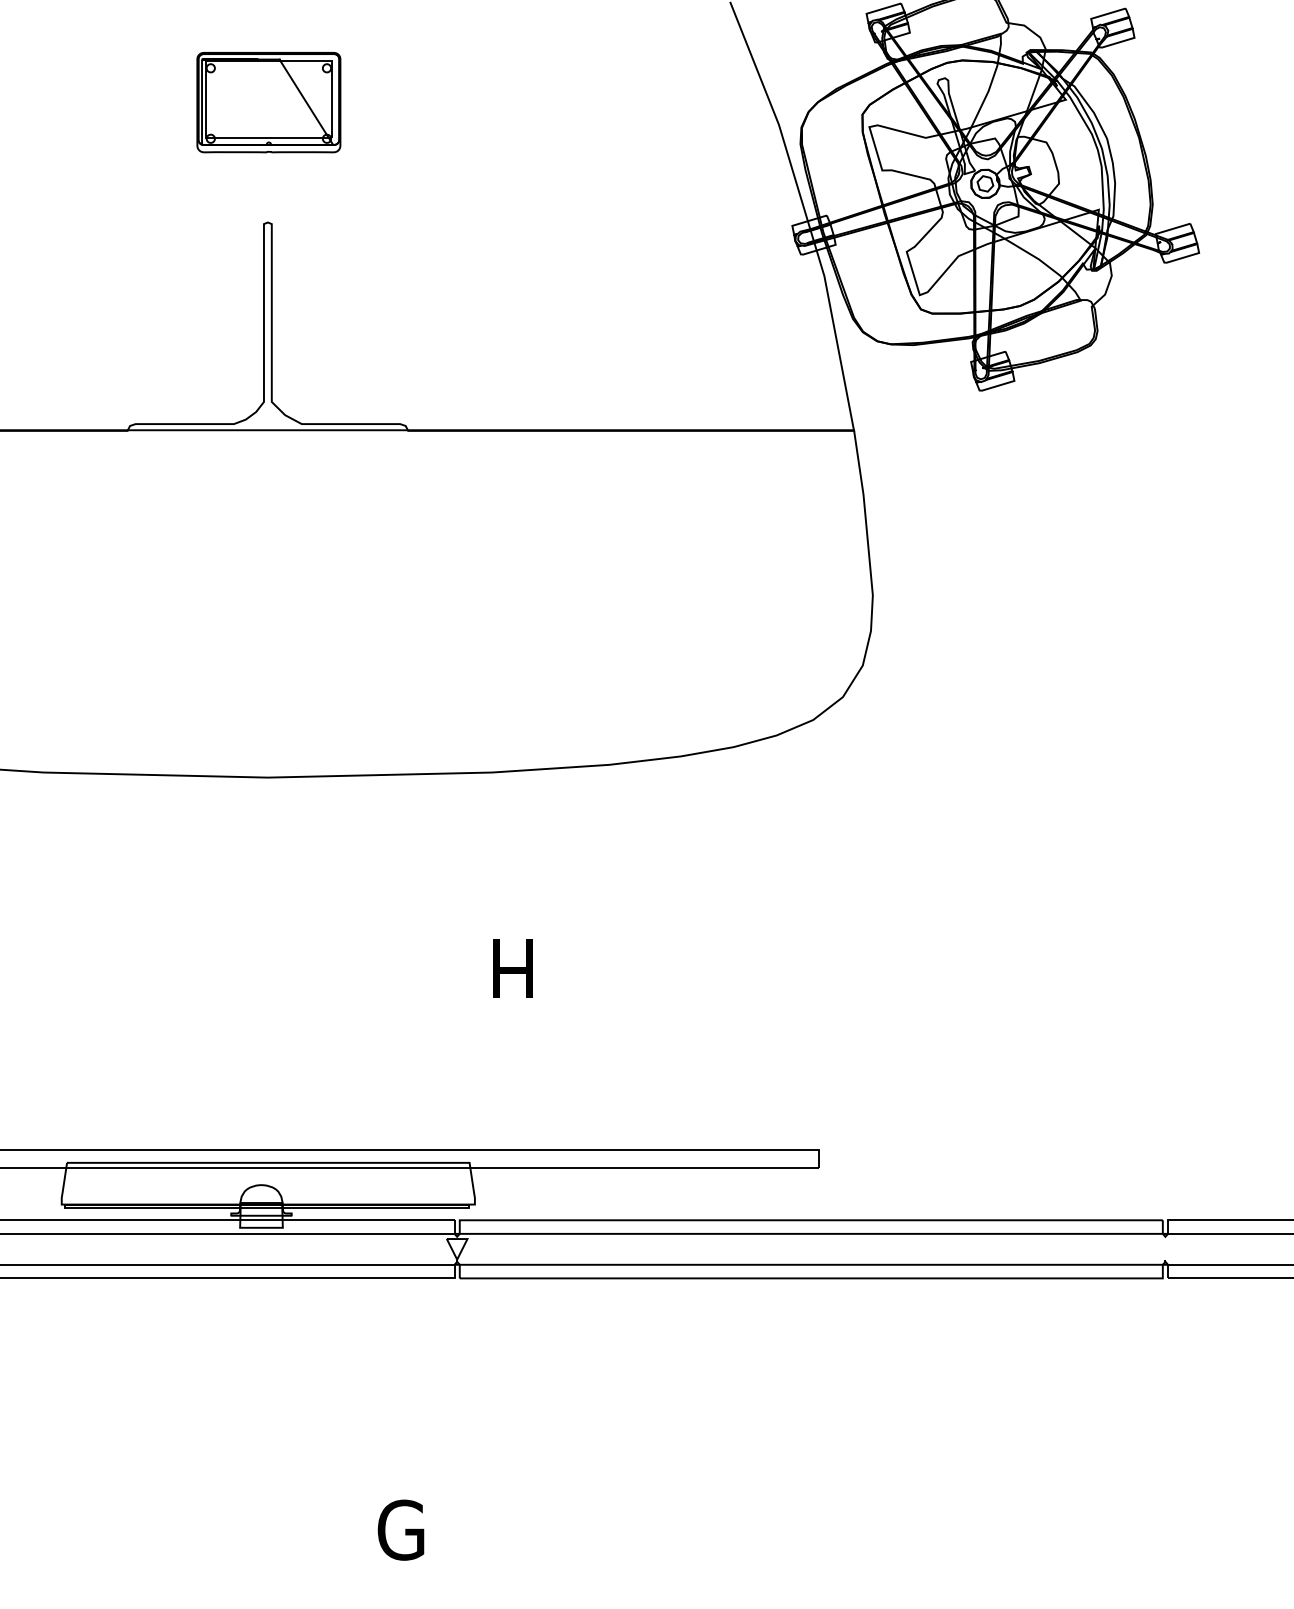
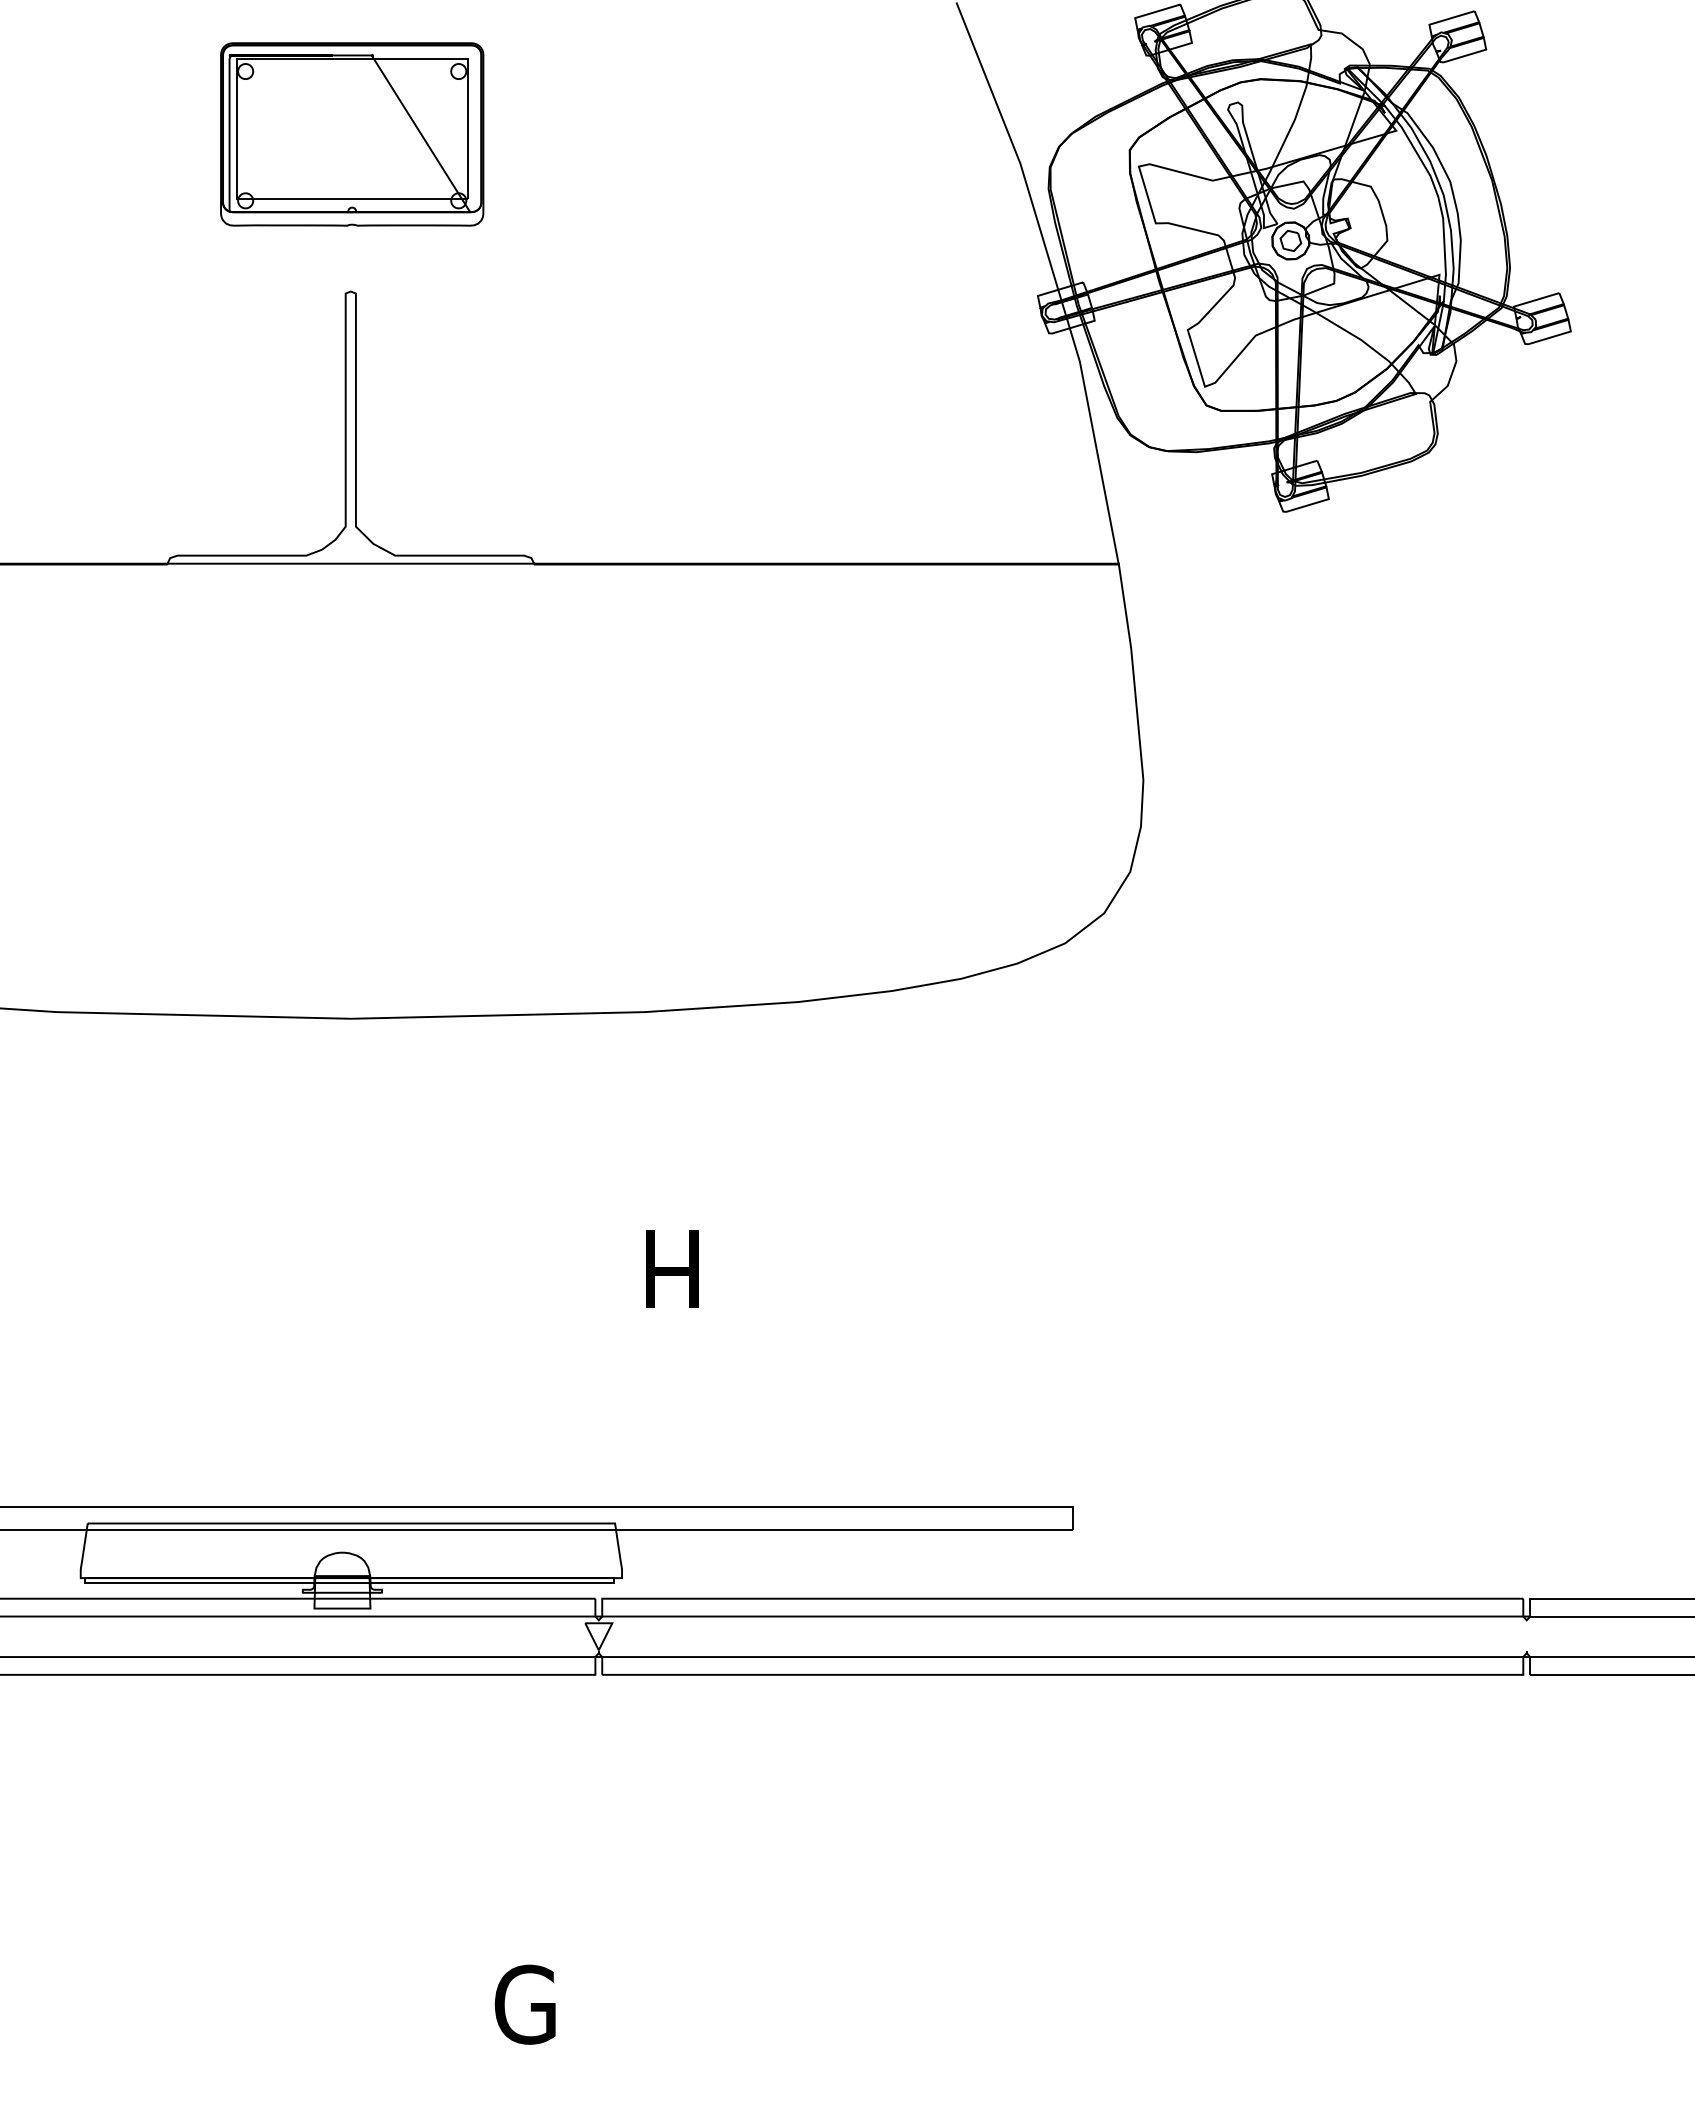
part: (268, 102) -> (351, 134), size x1.4

